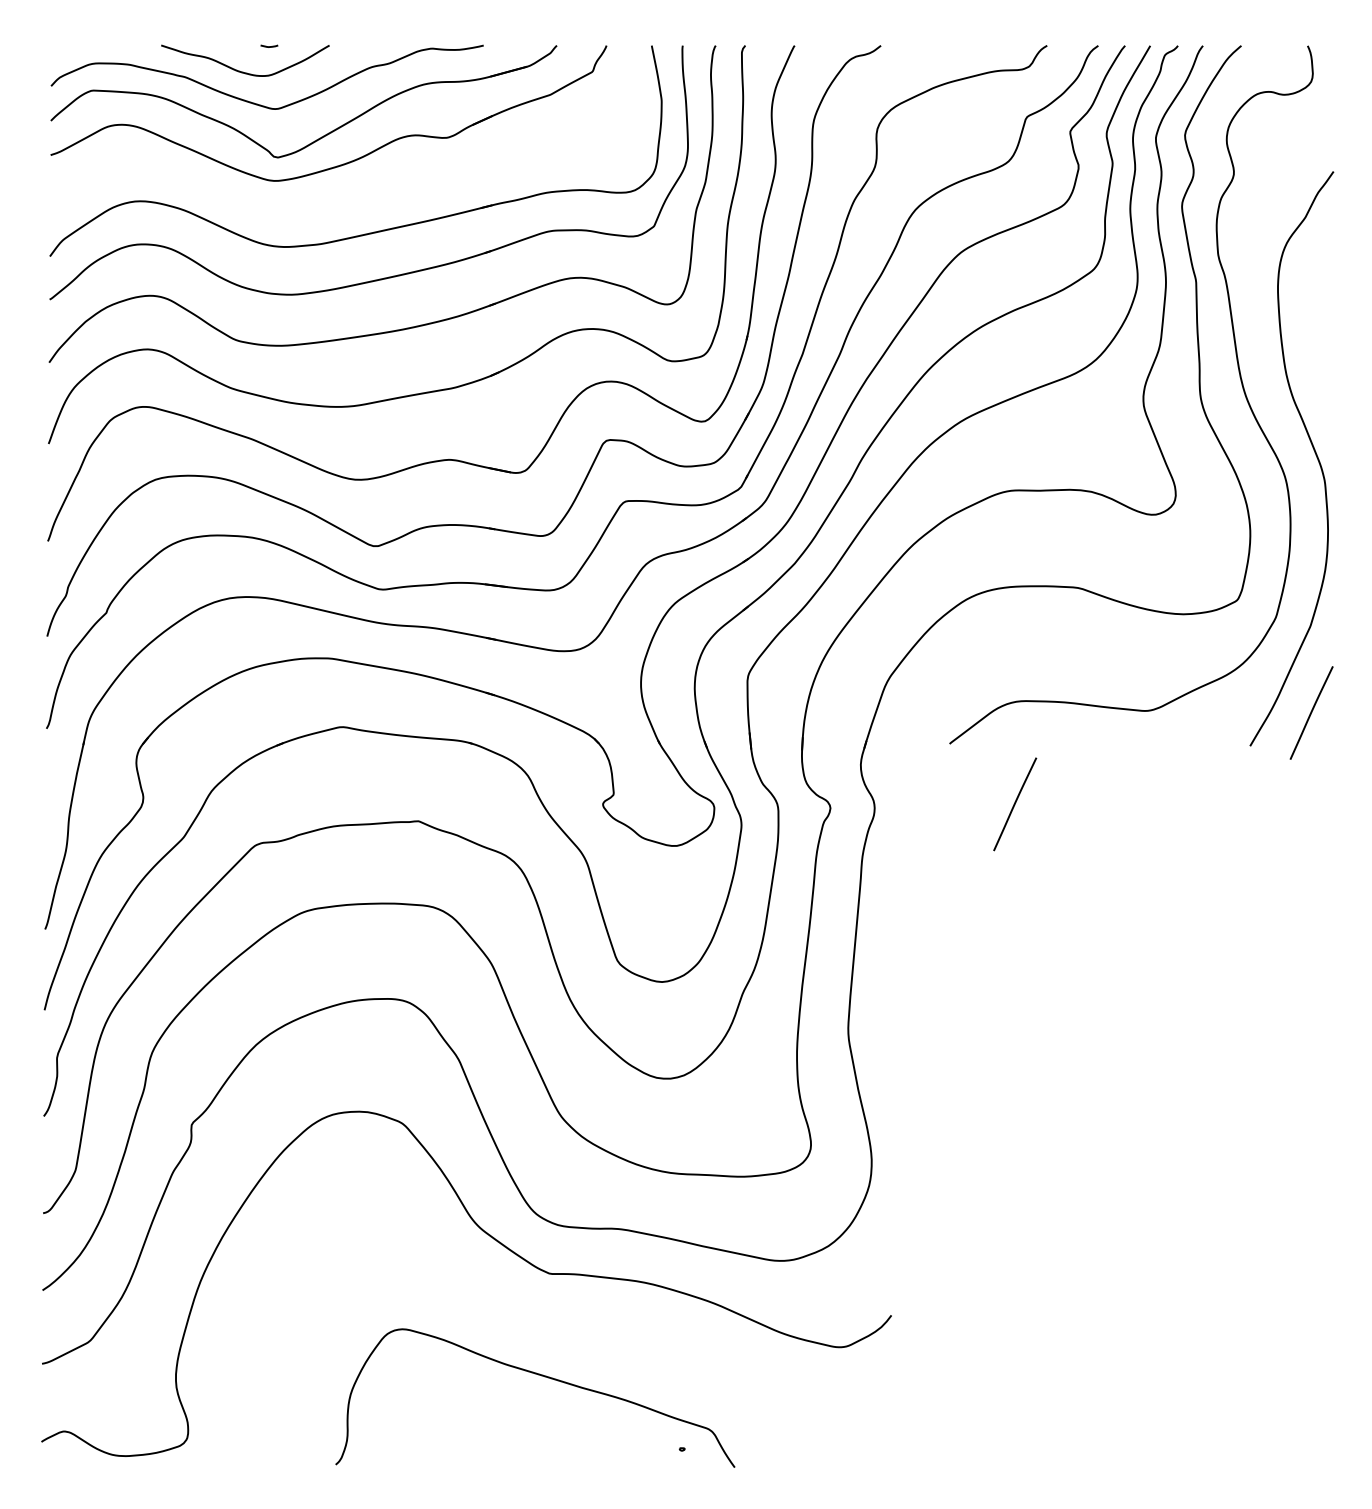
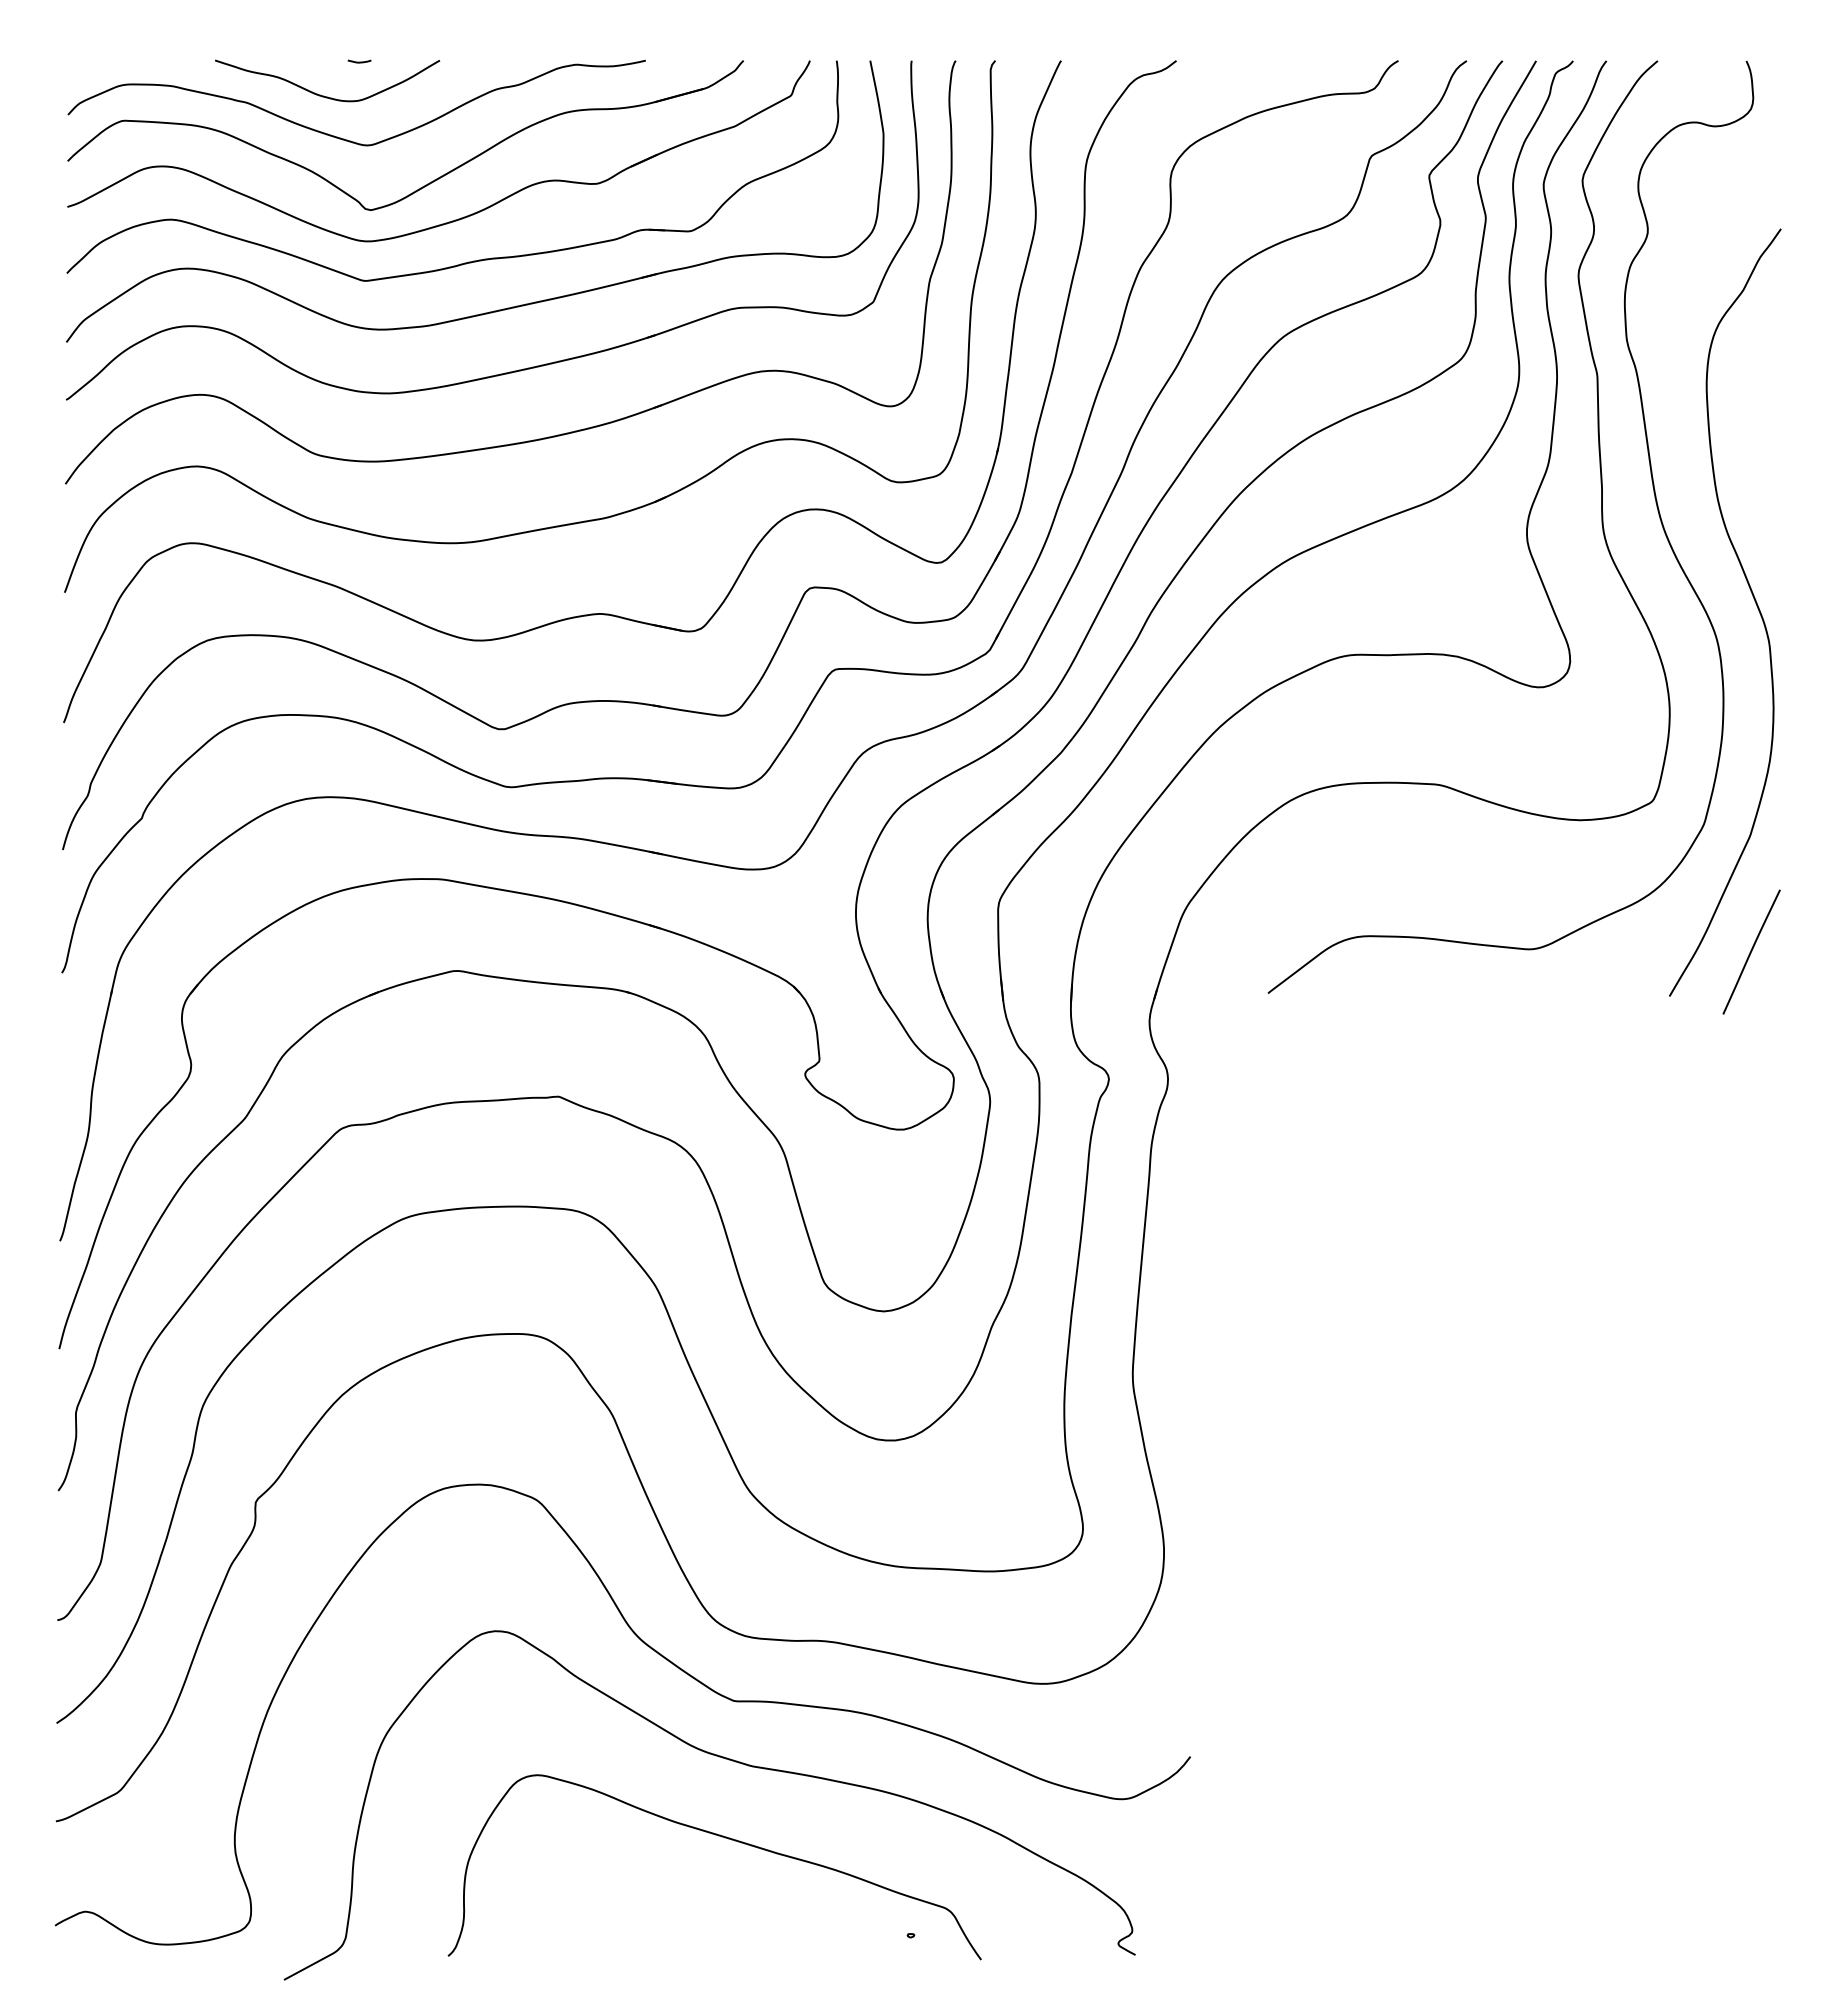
part: (350, 195) -> (468, 261), added
line: (1015, 803) -> (1355, 1073), removed
curve: (543, 1317) -> (725, 1759), added

